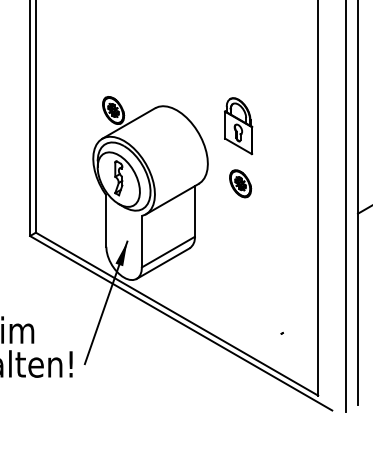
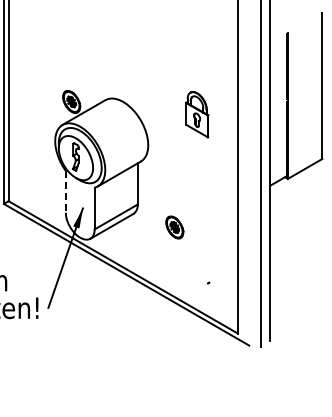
part: (238, 125) -> (197, 114), moved
part: (240, 183) -> (174, 227), moved
line: (105, 220) -> (65, 191), solid -> dashed

